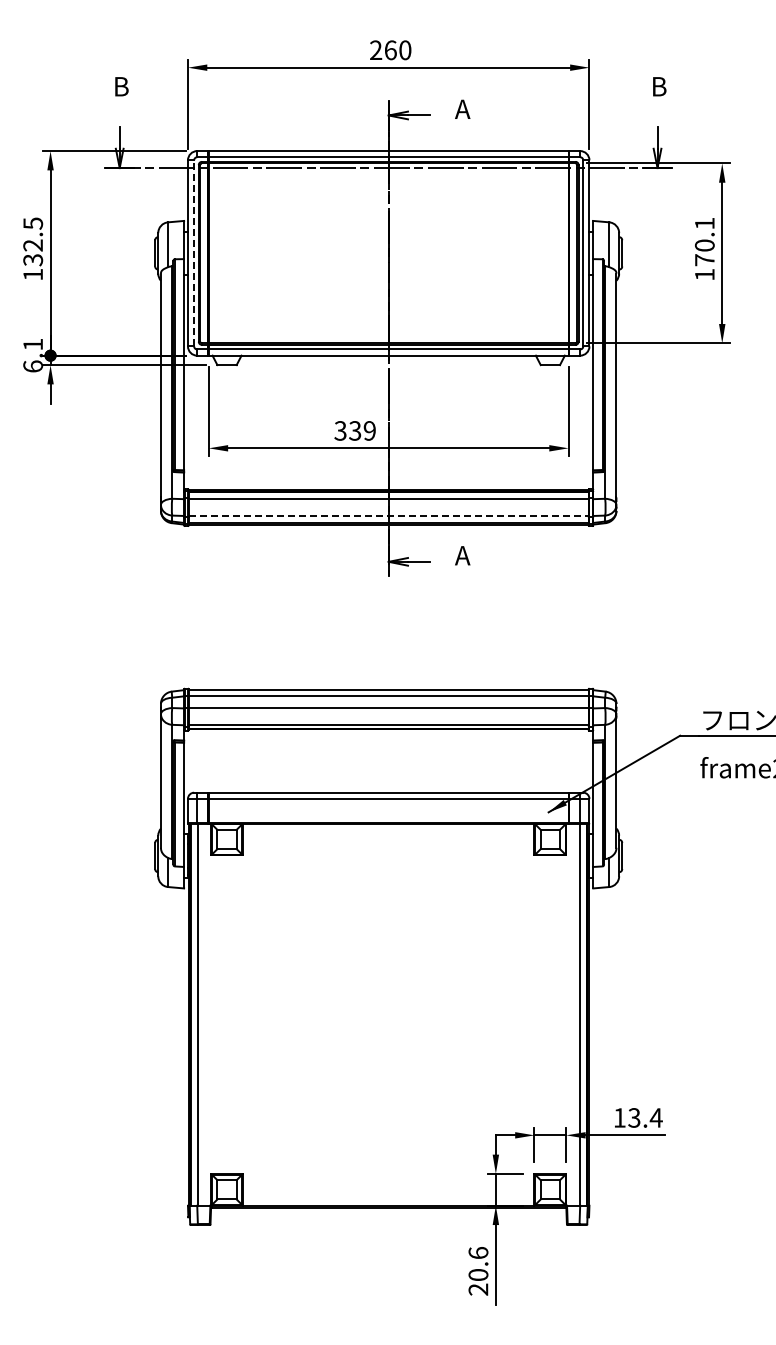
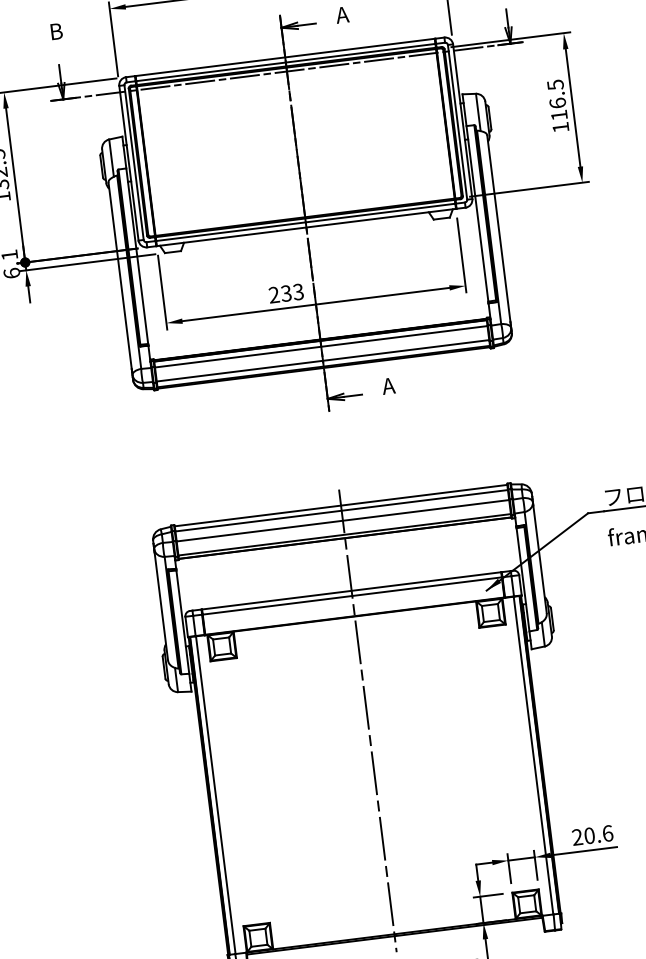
text: (704, 241) -> (557, 99), 170.1 -> 116.5
line: (194, 252) -> (134, 161), dashed -> solid
text: (354, 430) -> (285, 293), 339 -> 233
line: (388, 516) -> (322, 361), dashed -> solid
line: (388, 948) -> (367, 720), added
text: (637, 1117) -> (592, 835), 13.4 -> 20.6

